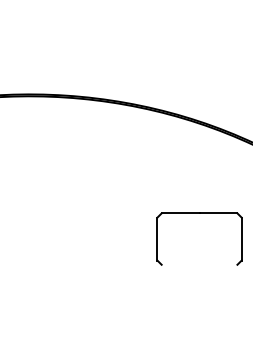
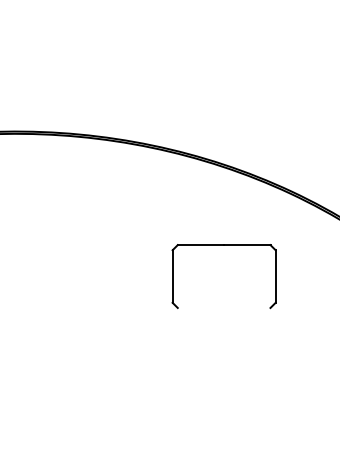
part: (199, 213) -> (223, 245), moved

